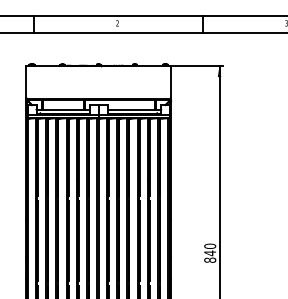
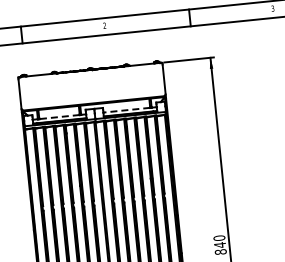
line: (62, 109) -> (58, 116), solid -> dashed
line: (131, 109) -> (127, 110), solid -> dashed

